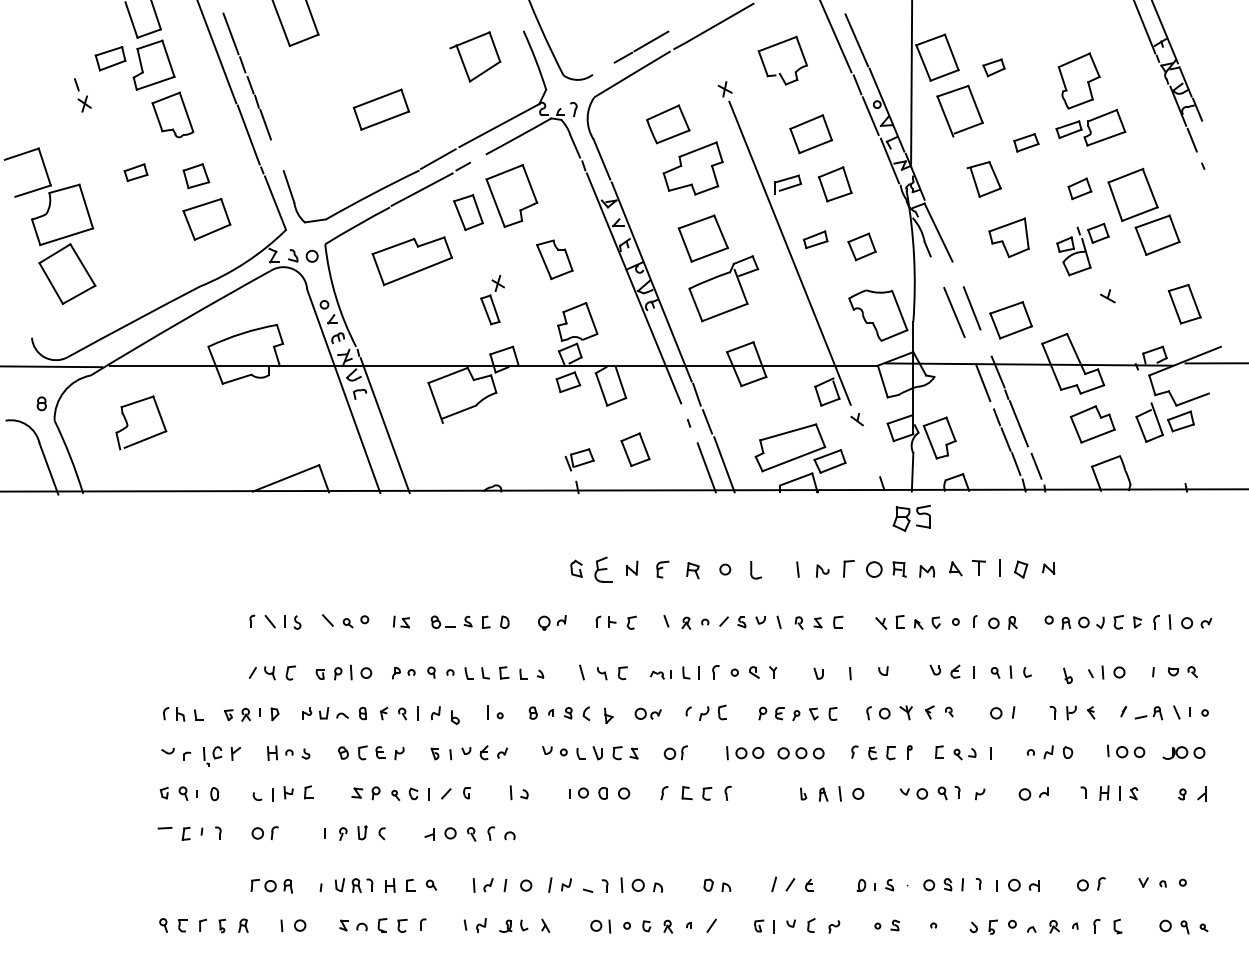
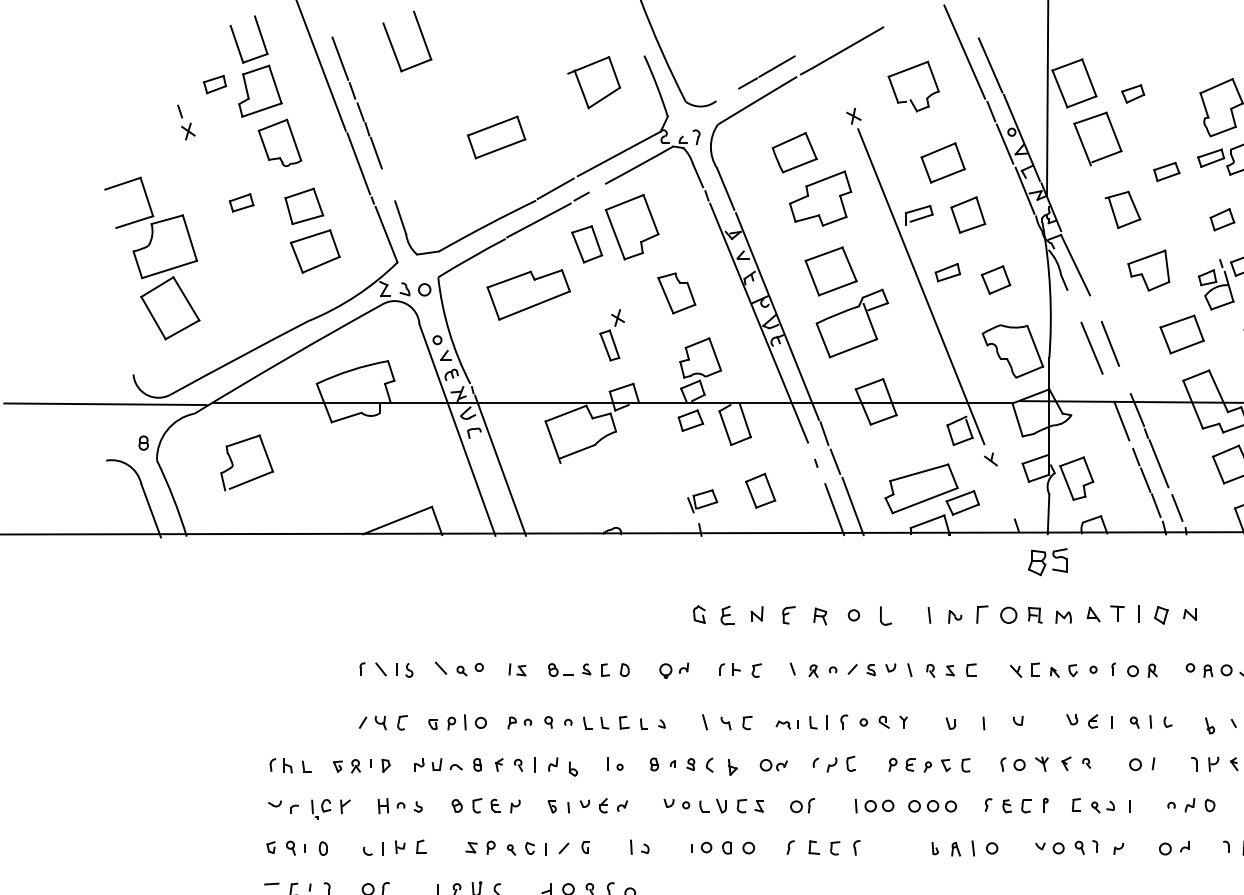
part: (109, 58) -> (214, 84), size x0.71
part: (196, 176) -> (304, 206), size x1.43
part: (1010, 320) -> (1181, 334), moved
part: (603, 569) -> (727, 615), size x0.71

